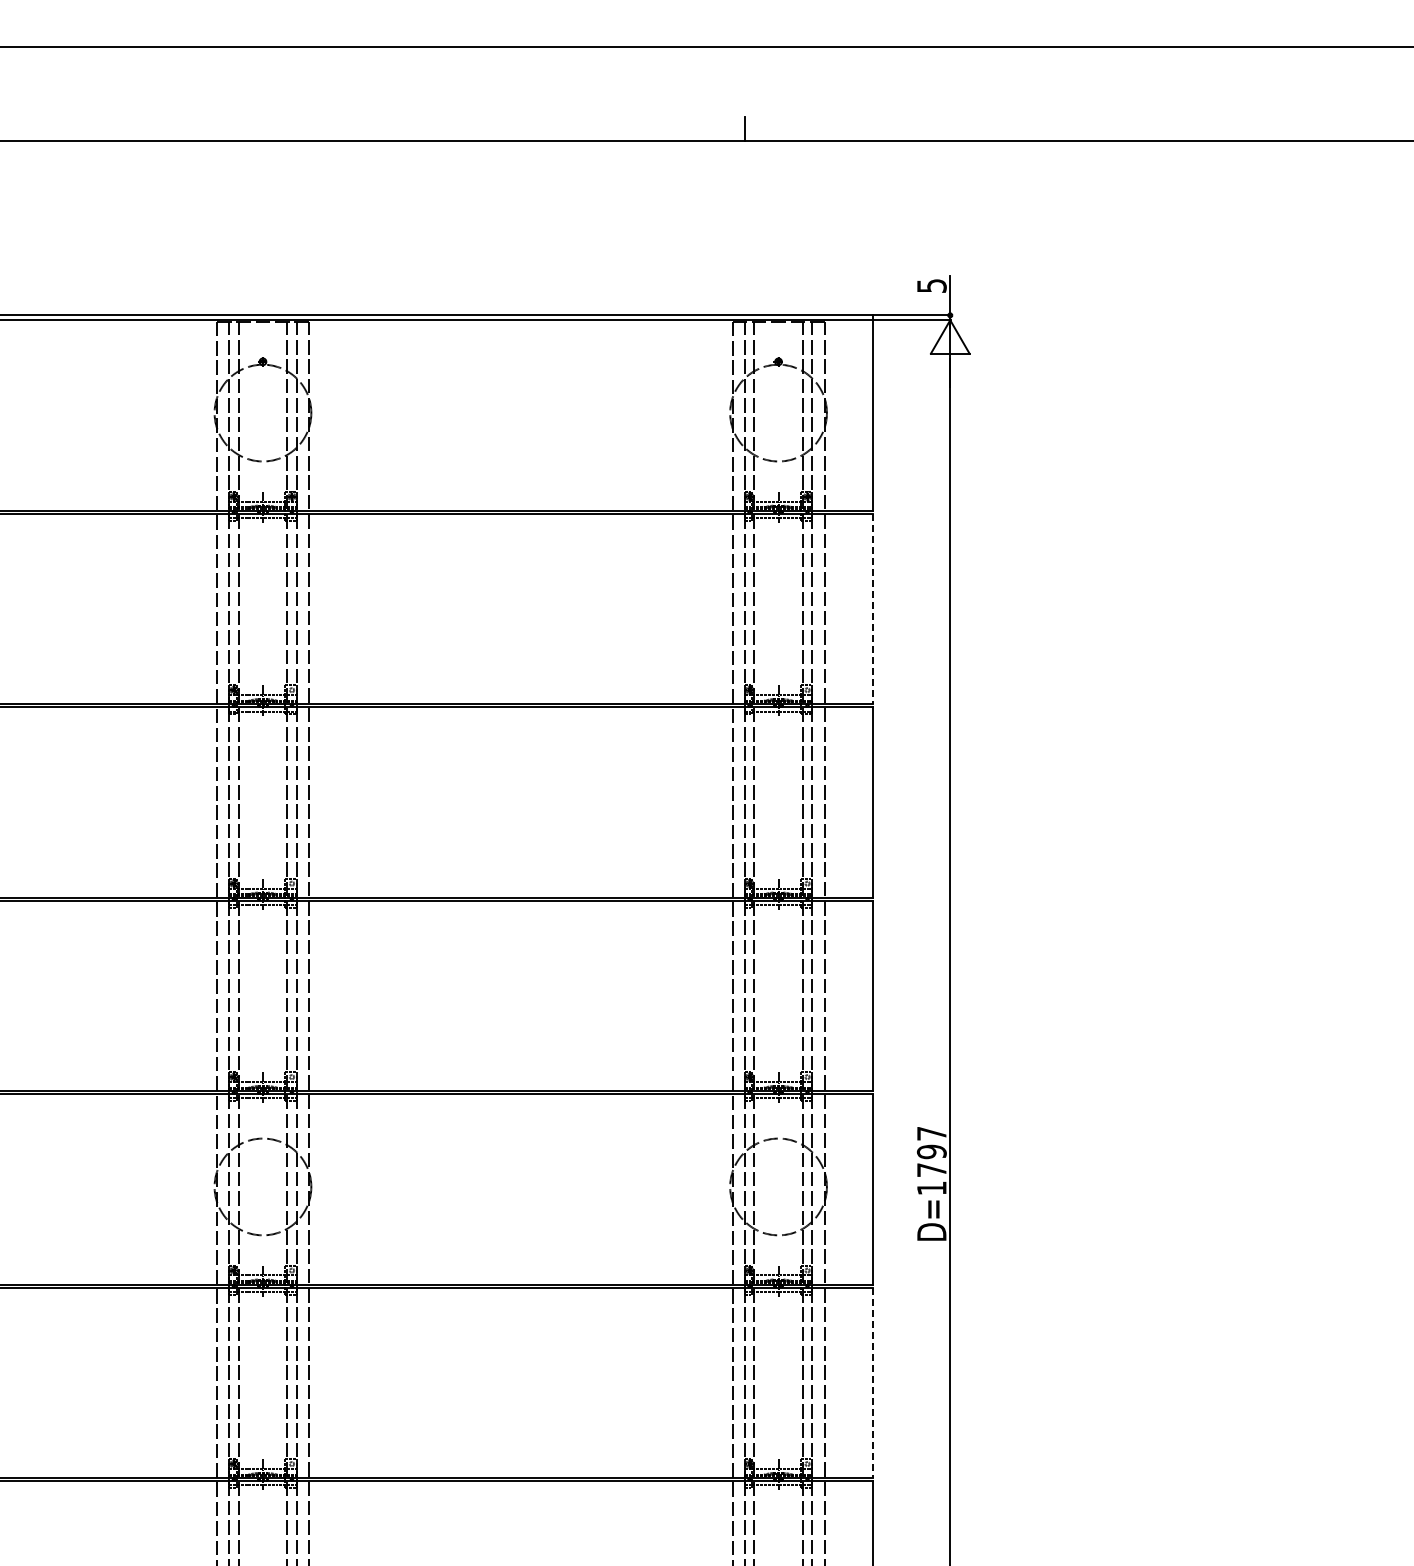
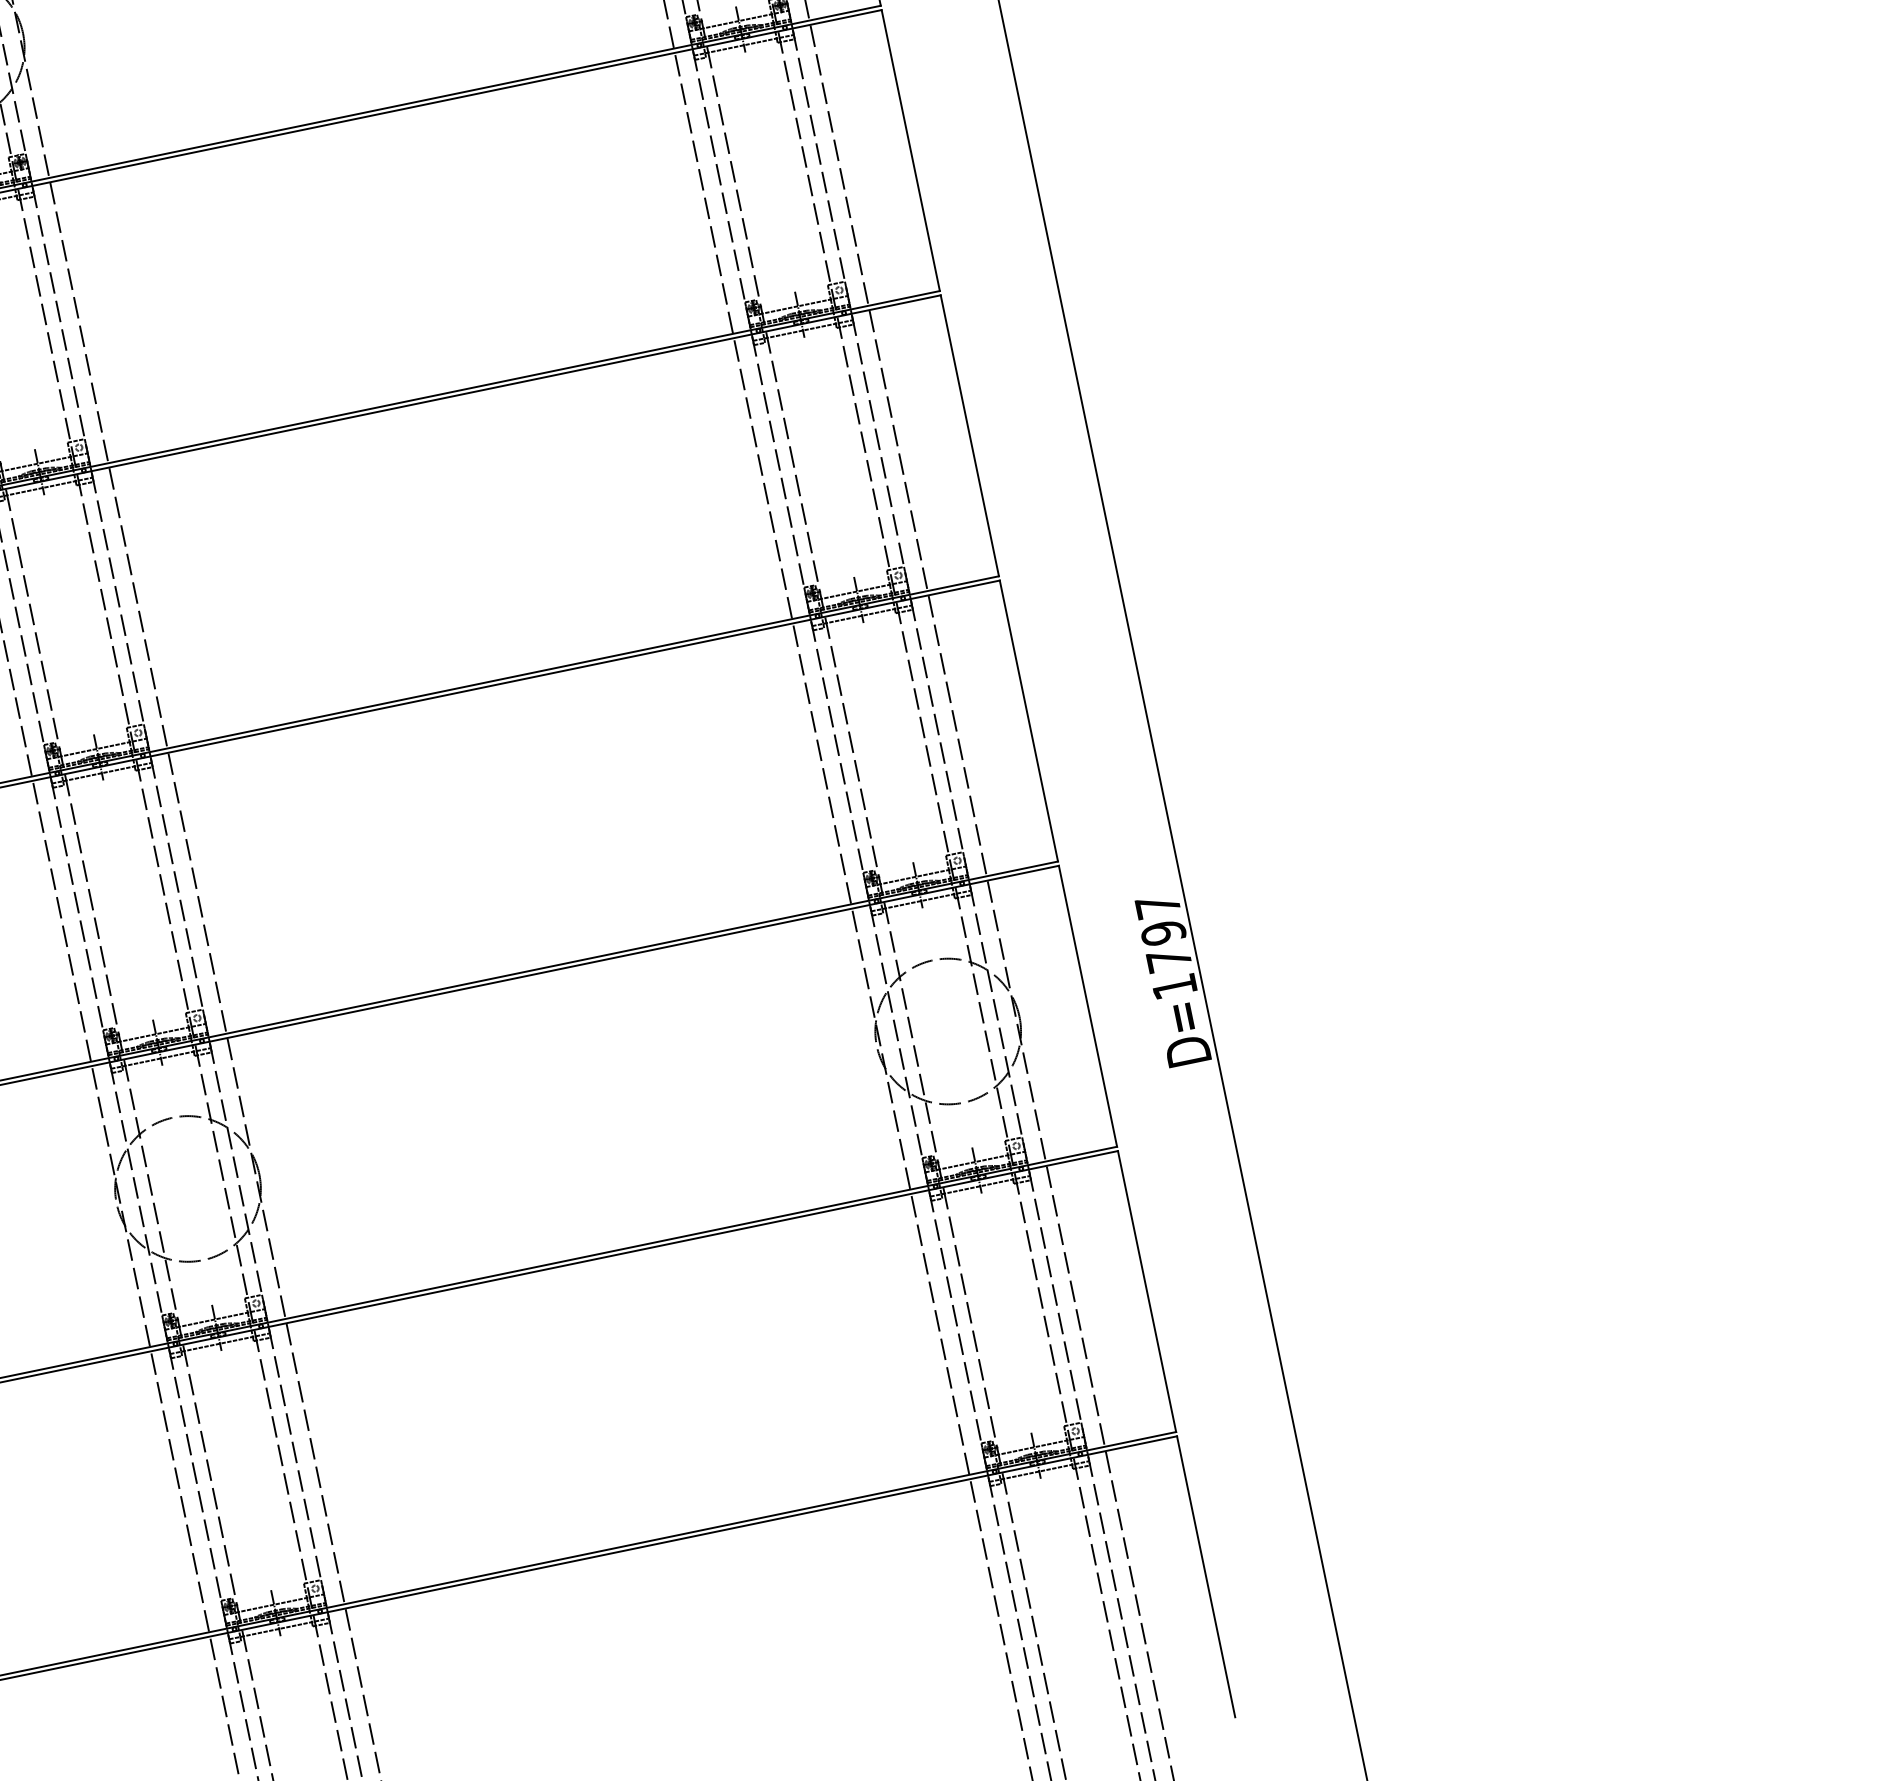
line: (872, 609) -> (910, 151), dashed -> solid
line: (872, 1383) -> (1146, 1292), dashed -> solid

